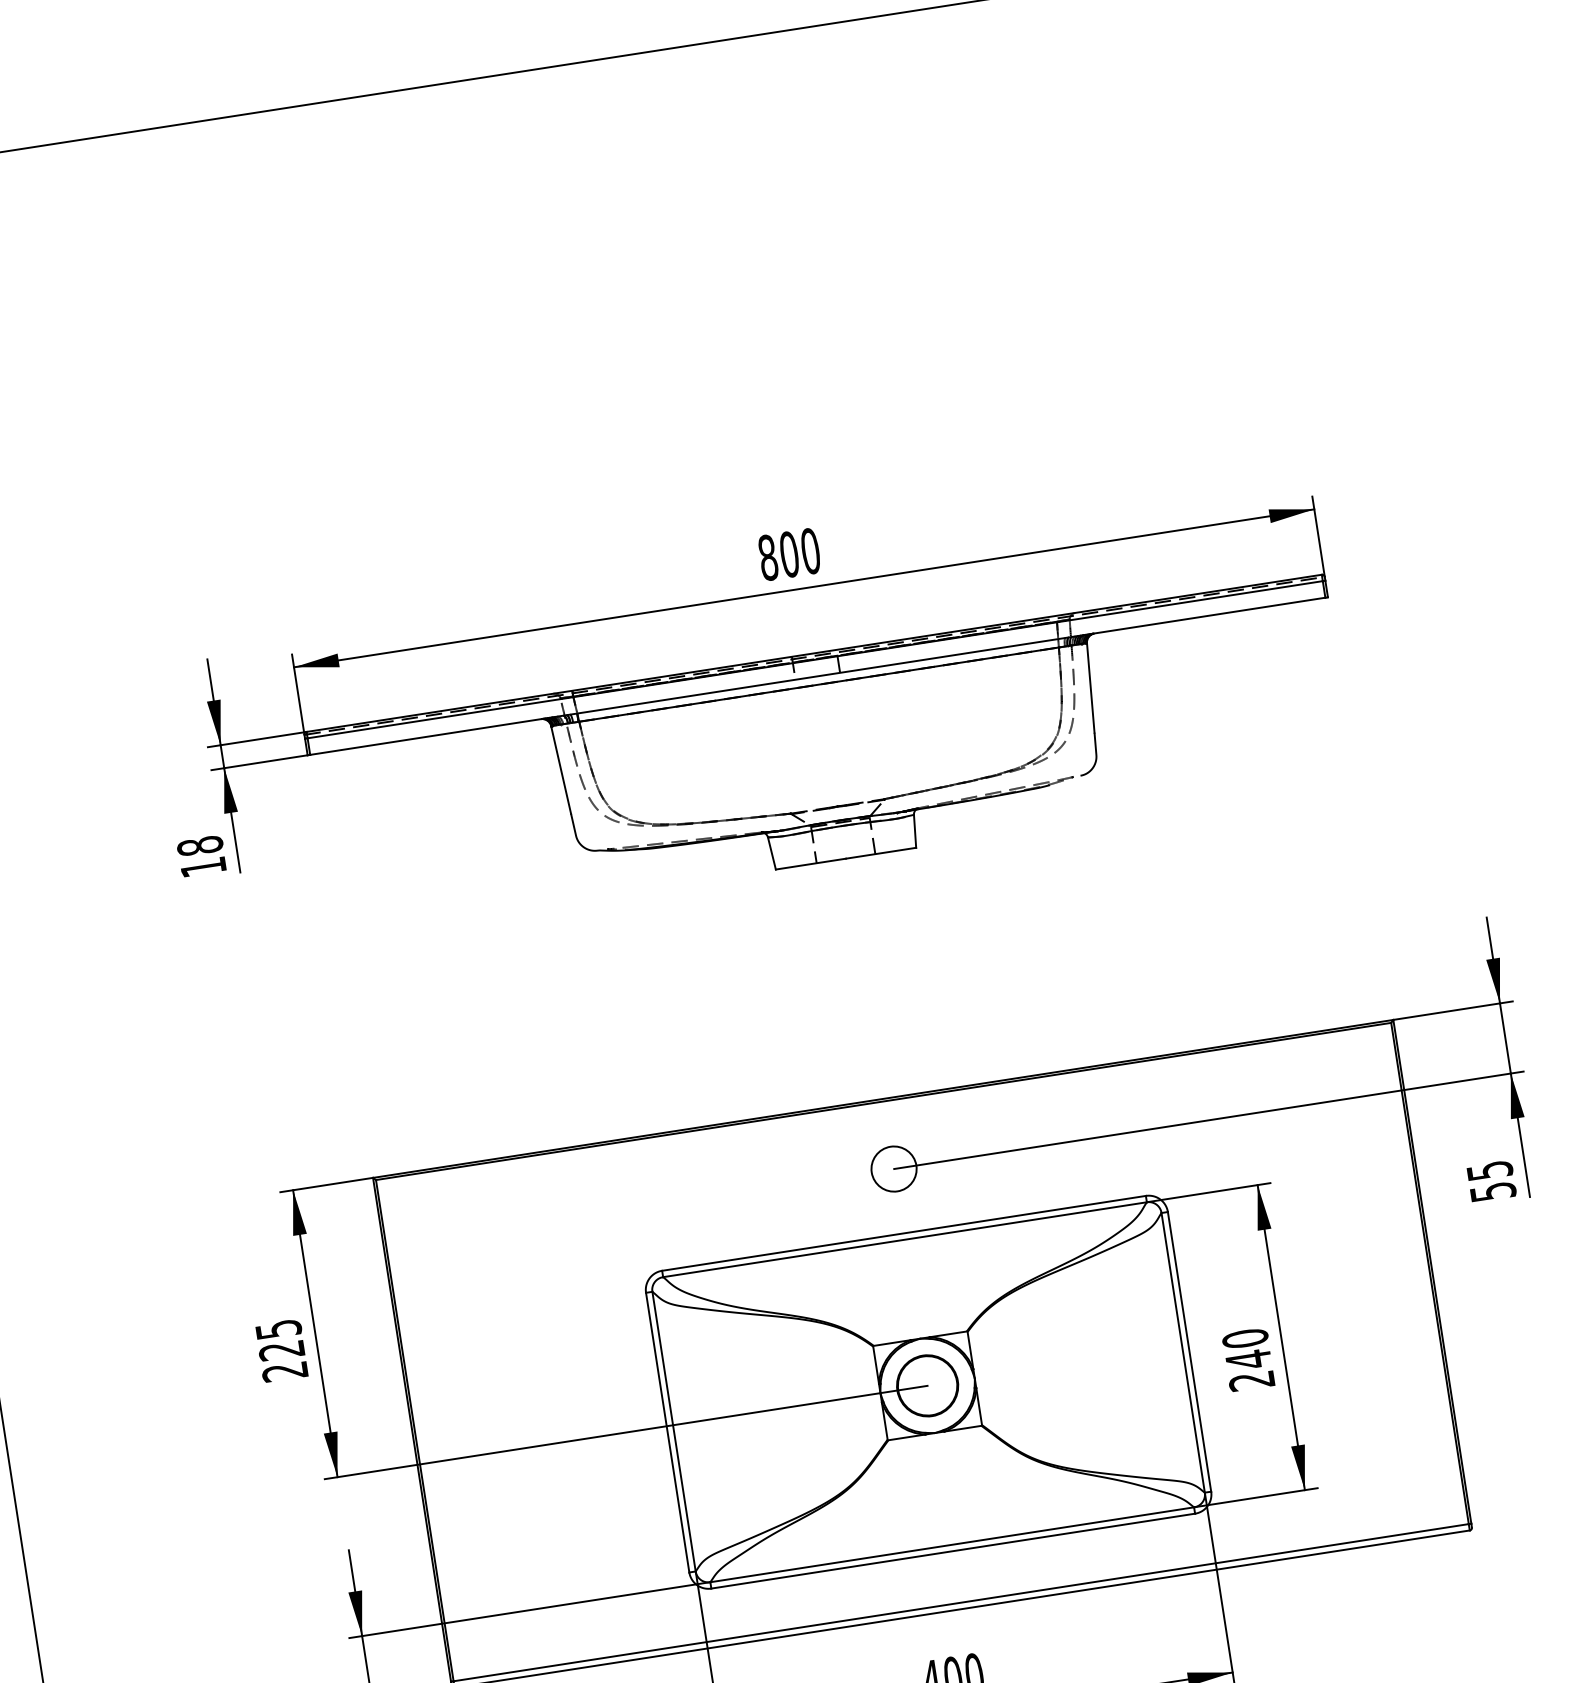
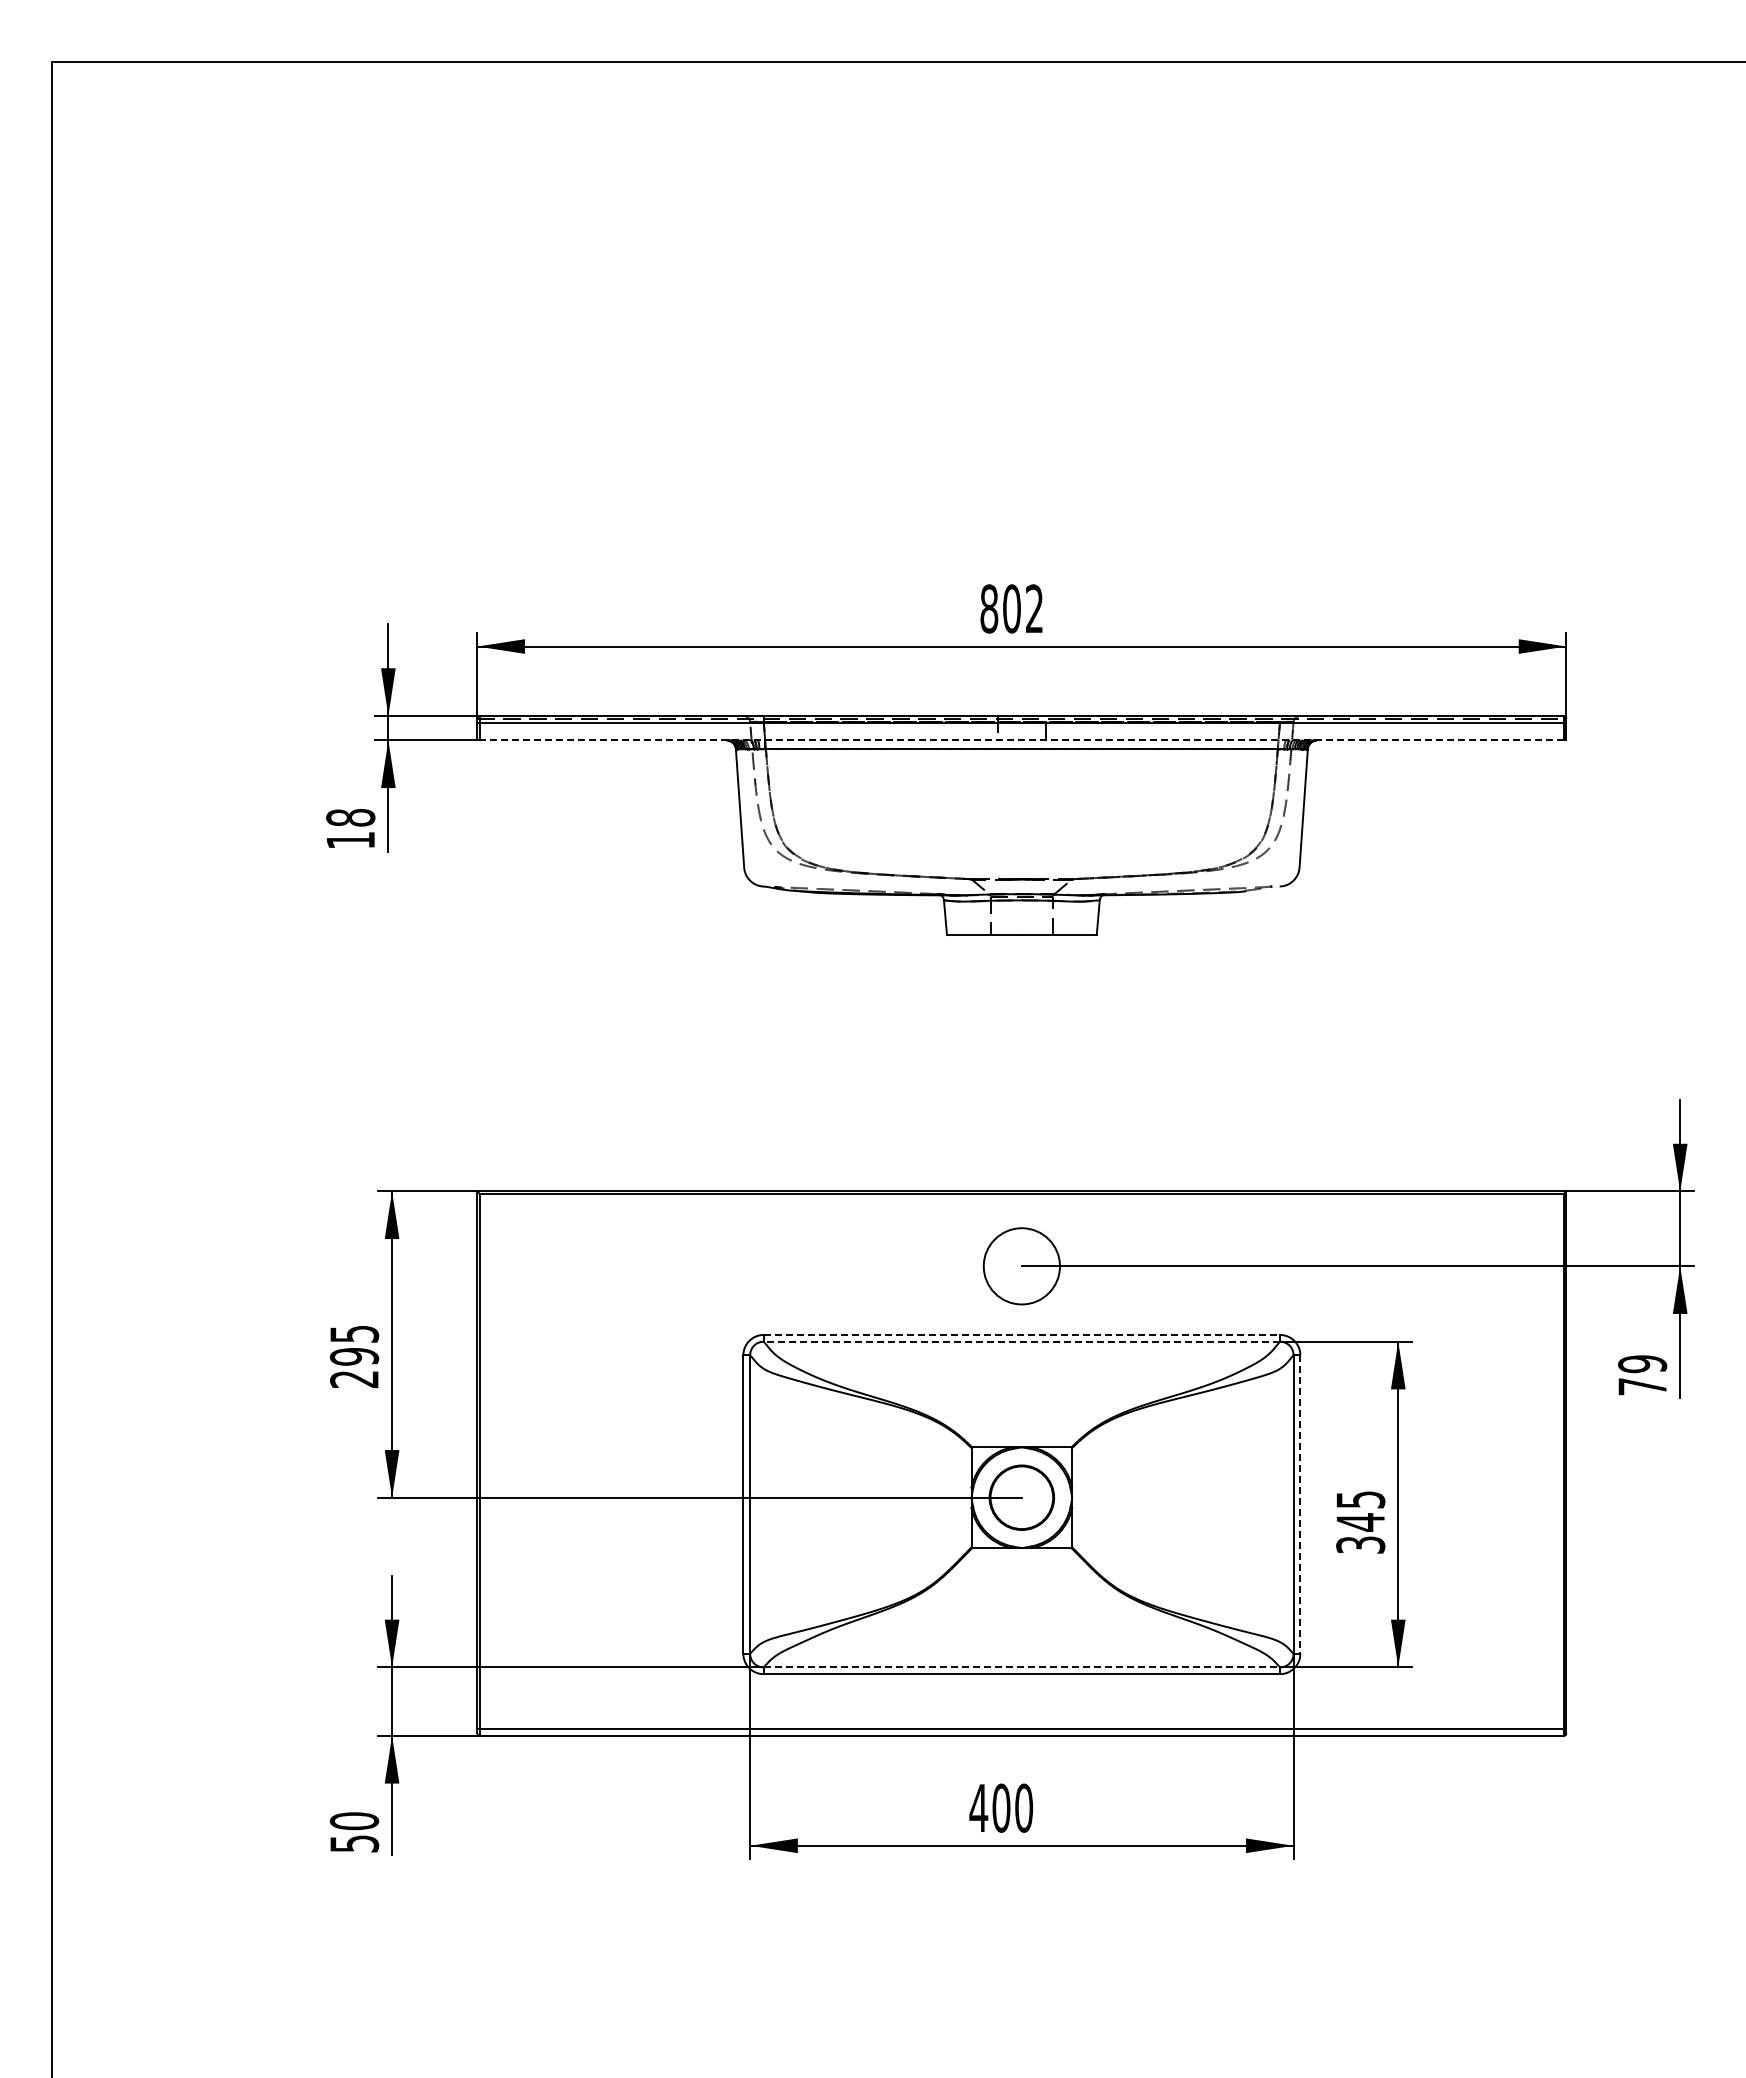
text: (810, 550) -> (1034, 608), 800 -> 802
line: (817, 676) -> (1021, 740), solid -> dashed
circle: (893, 1169) -> (1021, 1266), size x1.6
text: (1491, 1181) -> (1642, 1375), 55 -> 79
line: (904, 1232) -> (1022, 1334), solid -> dashed
line: (904, 1239) -> (1021, 1341), solid -> dashed
text: (281, 1350) -> (354, 1356), 225 -> 295
line: (1189, 1352) -> (1300, 1505), solid -> dashed
text: (1248, 1359) -> (1360, 1521), 240 -> 345
line: (952, 1544) -> (1022, 1667), solid -> dashed

